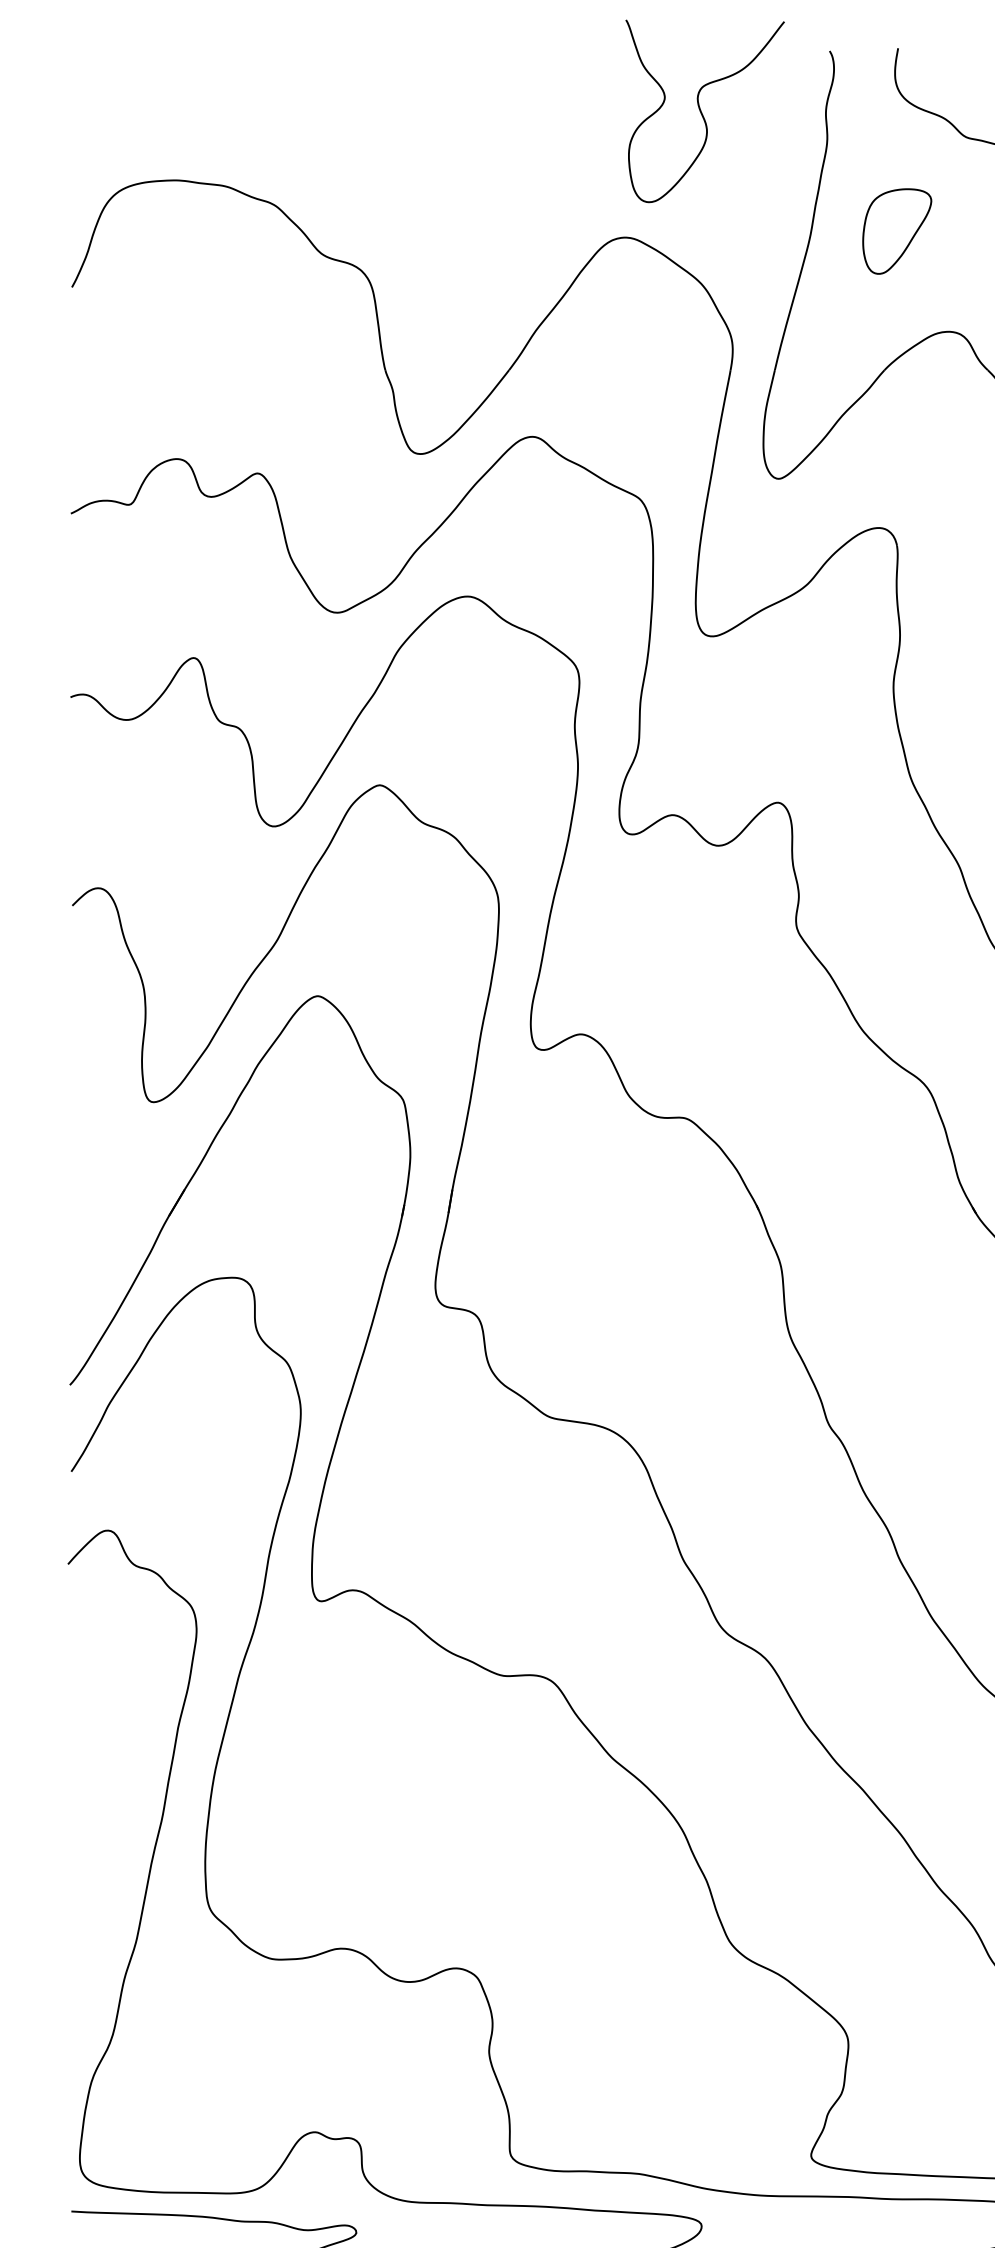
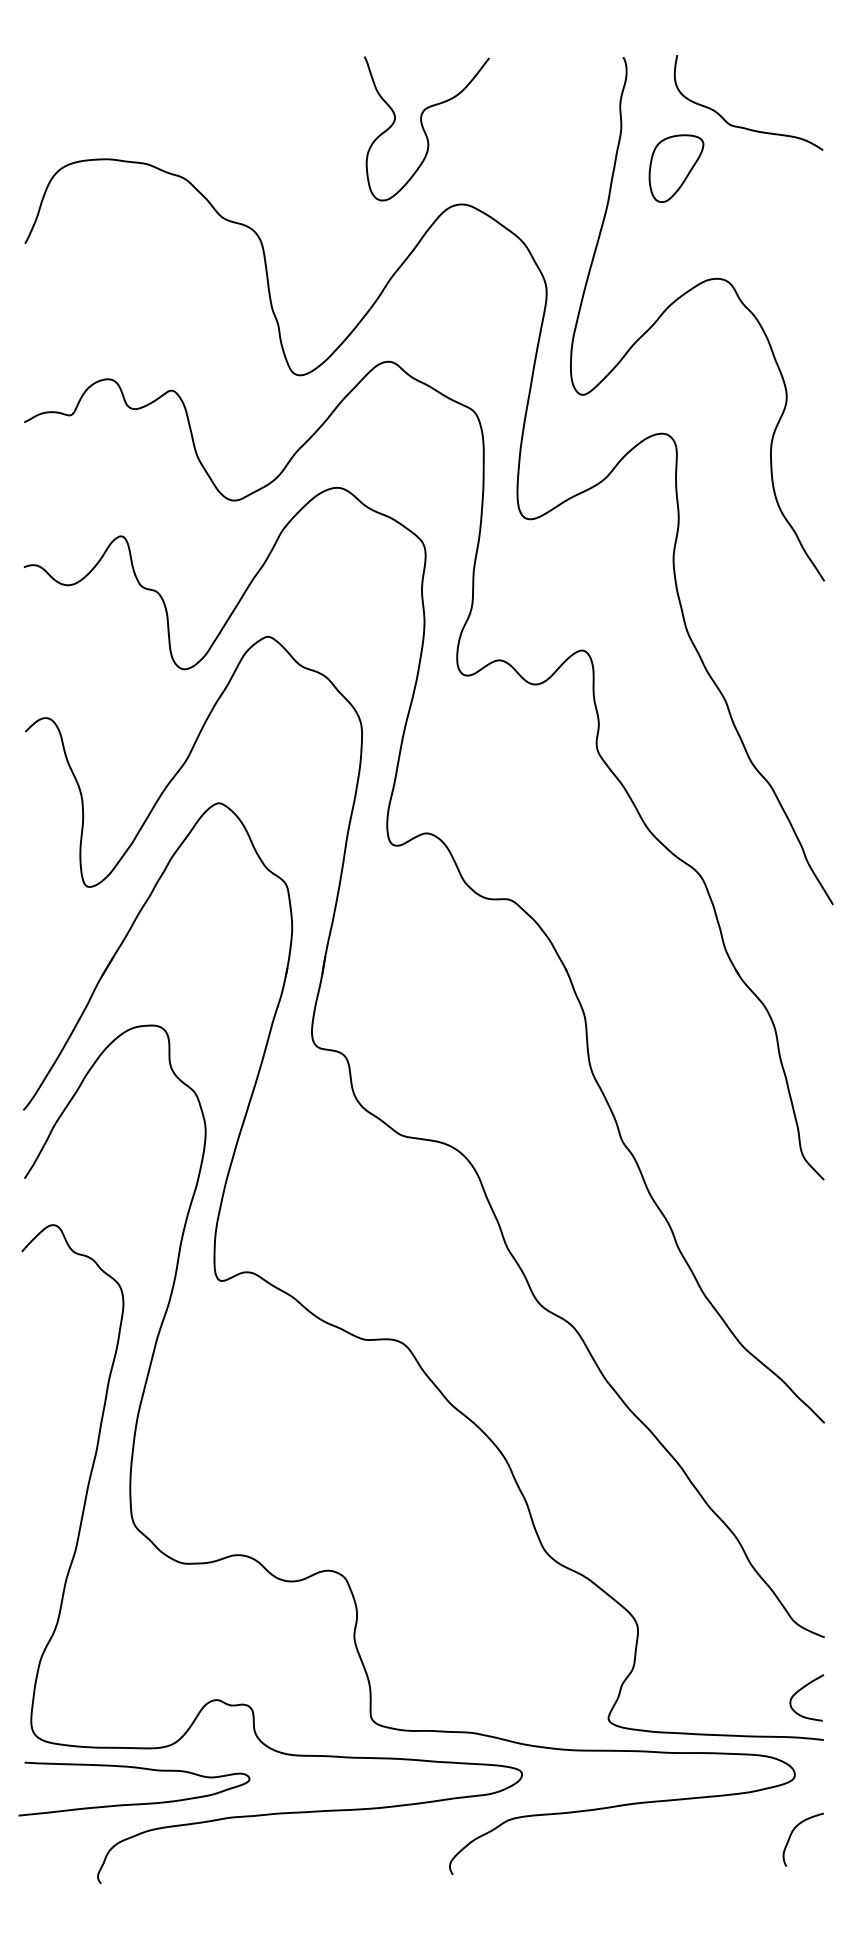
curve: (702, 110) -> (424, 128), moved
part: (897, 231) -> (676, 168), moved

